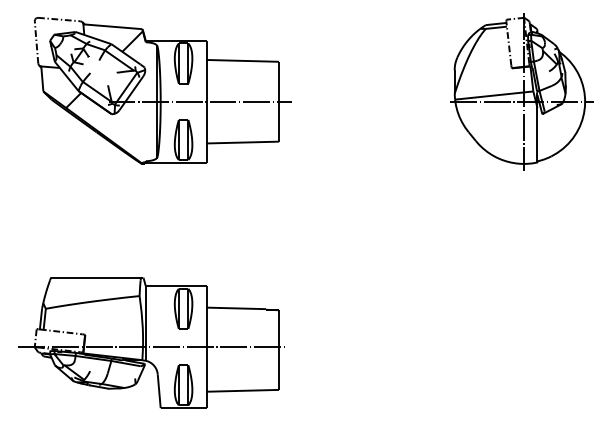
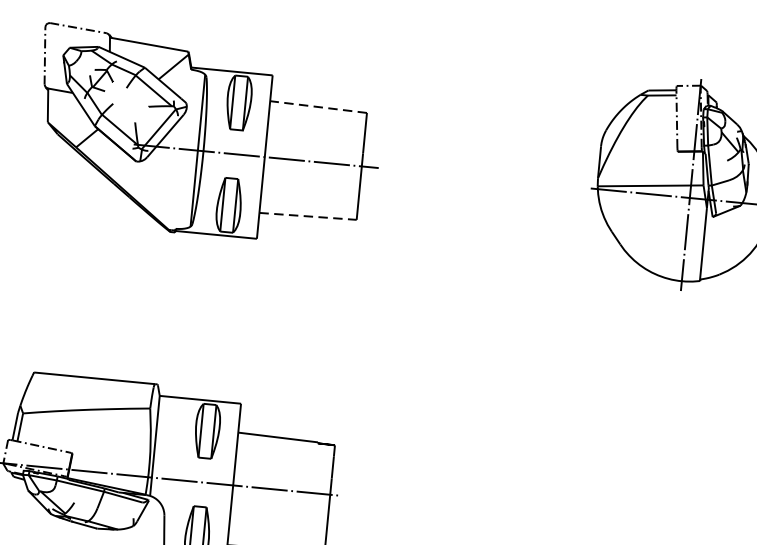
line: (242, 60) -> (318, 106), solid -> dashed
line: (243, 142) -> (309, 216), solid -> dashed

